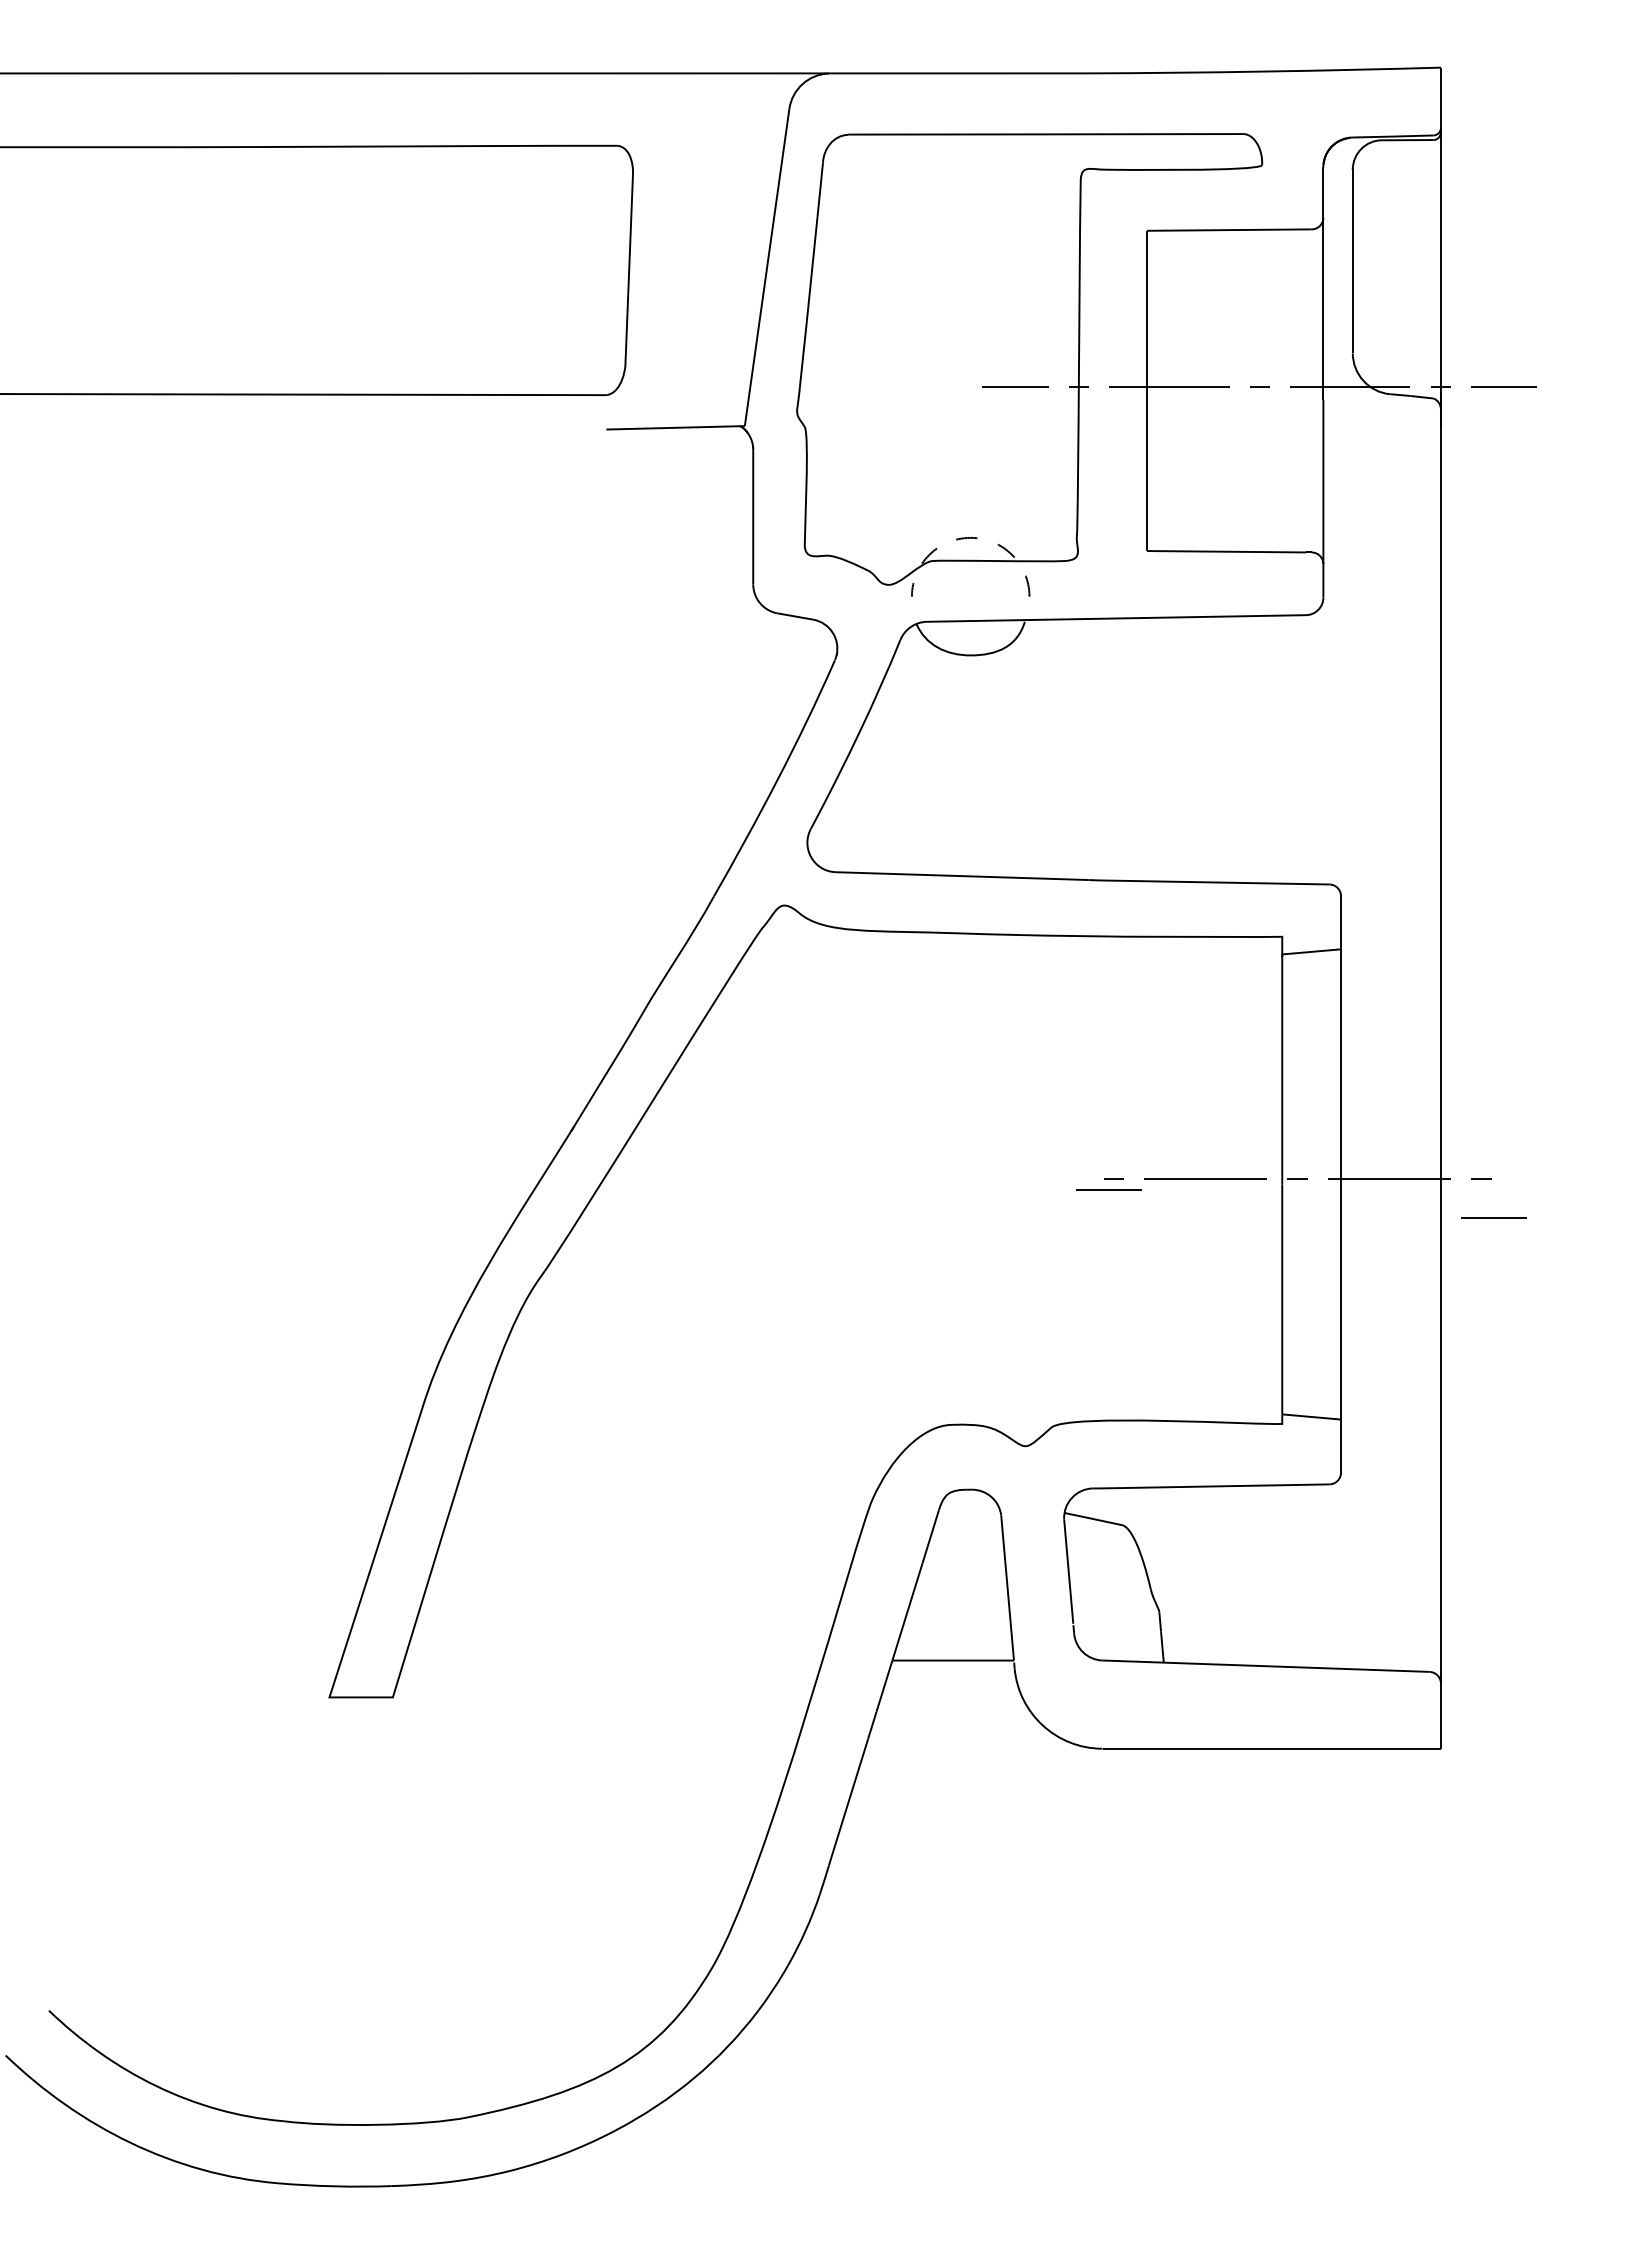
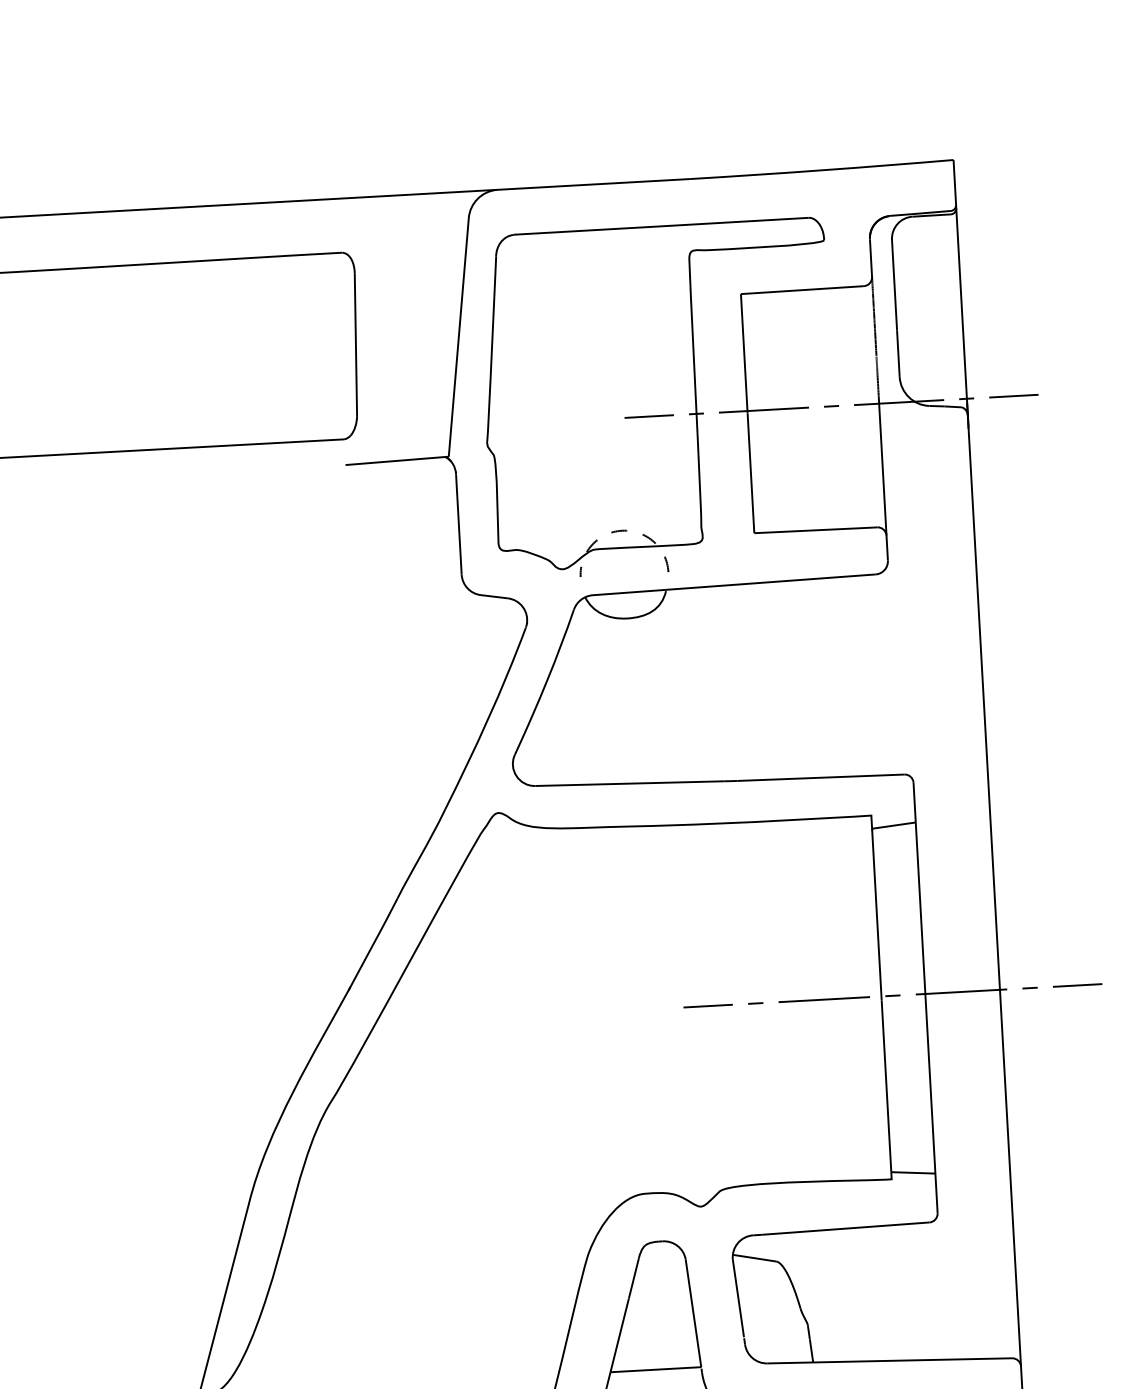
line: (1108, 1189) -> (707, 1005), moved
line: (1493, 1217) -> (1077, 985), moved

